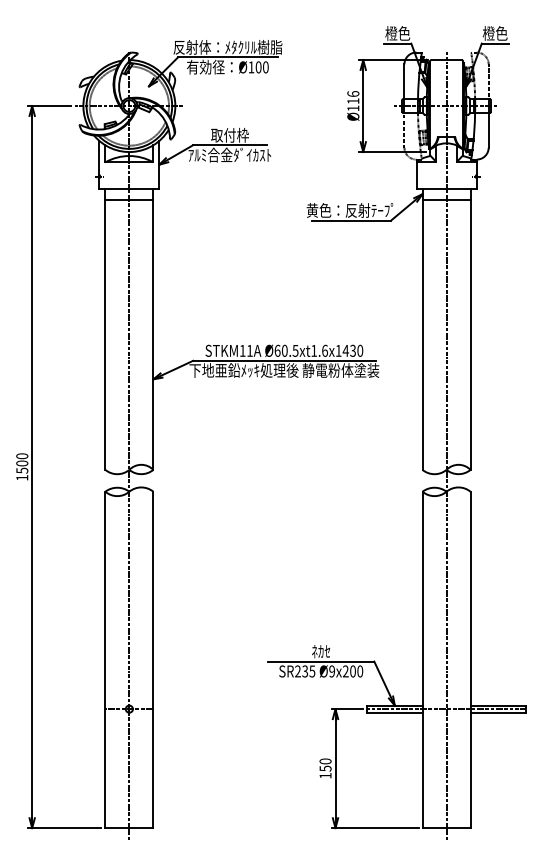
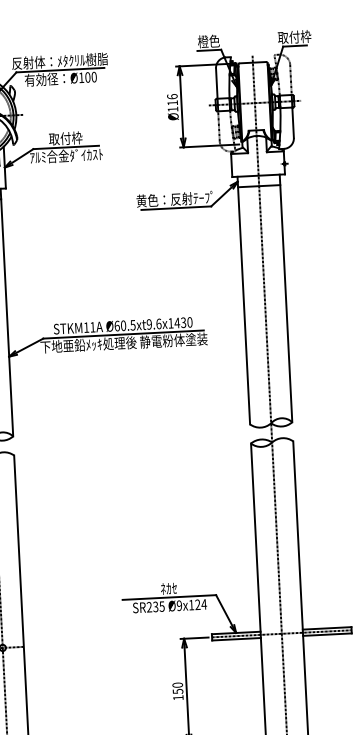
text: (495, 33) -> (294, 37), 橙色 -> 取付枠
text: (314, 350) -> (149, 324), Ø60.5xt1.6x1430 -> Ø60.5xt9.6x1430
text: (353, 671) -> (198, 604), Ø9x200 -> Ø9x124

